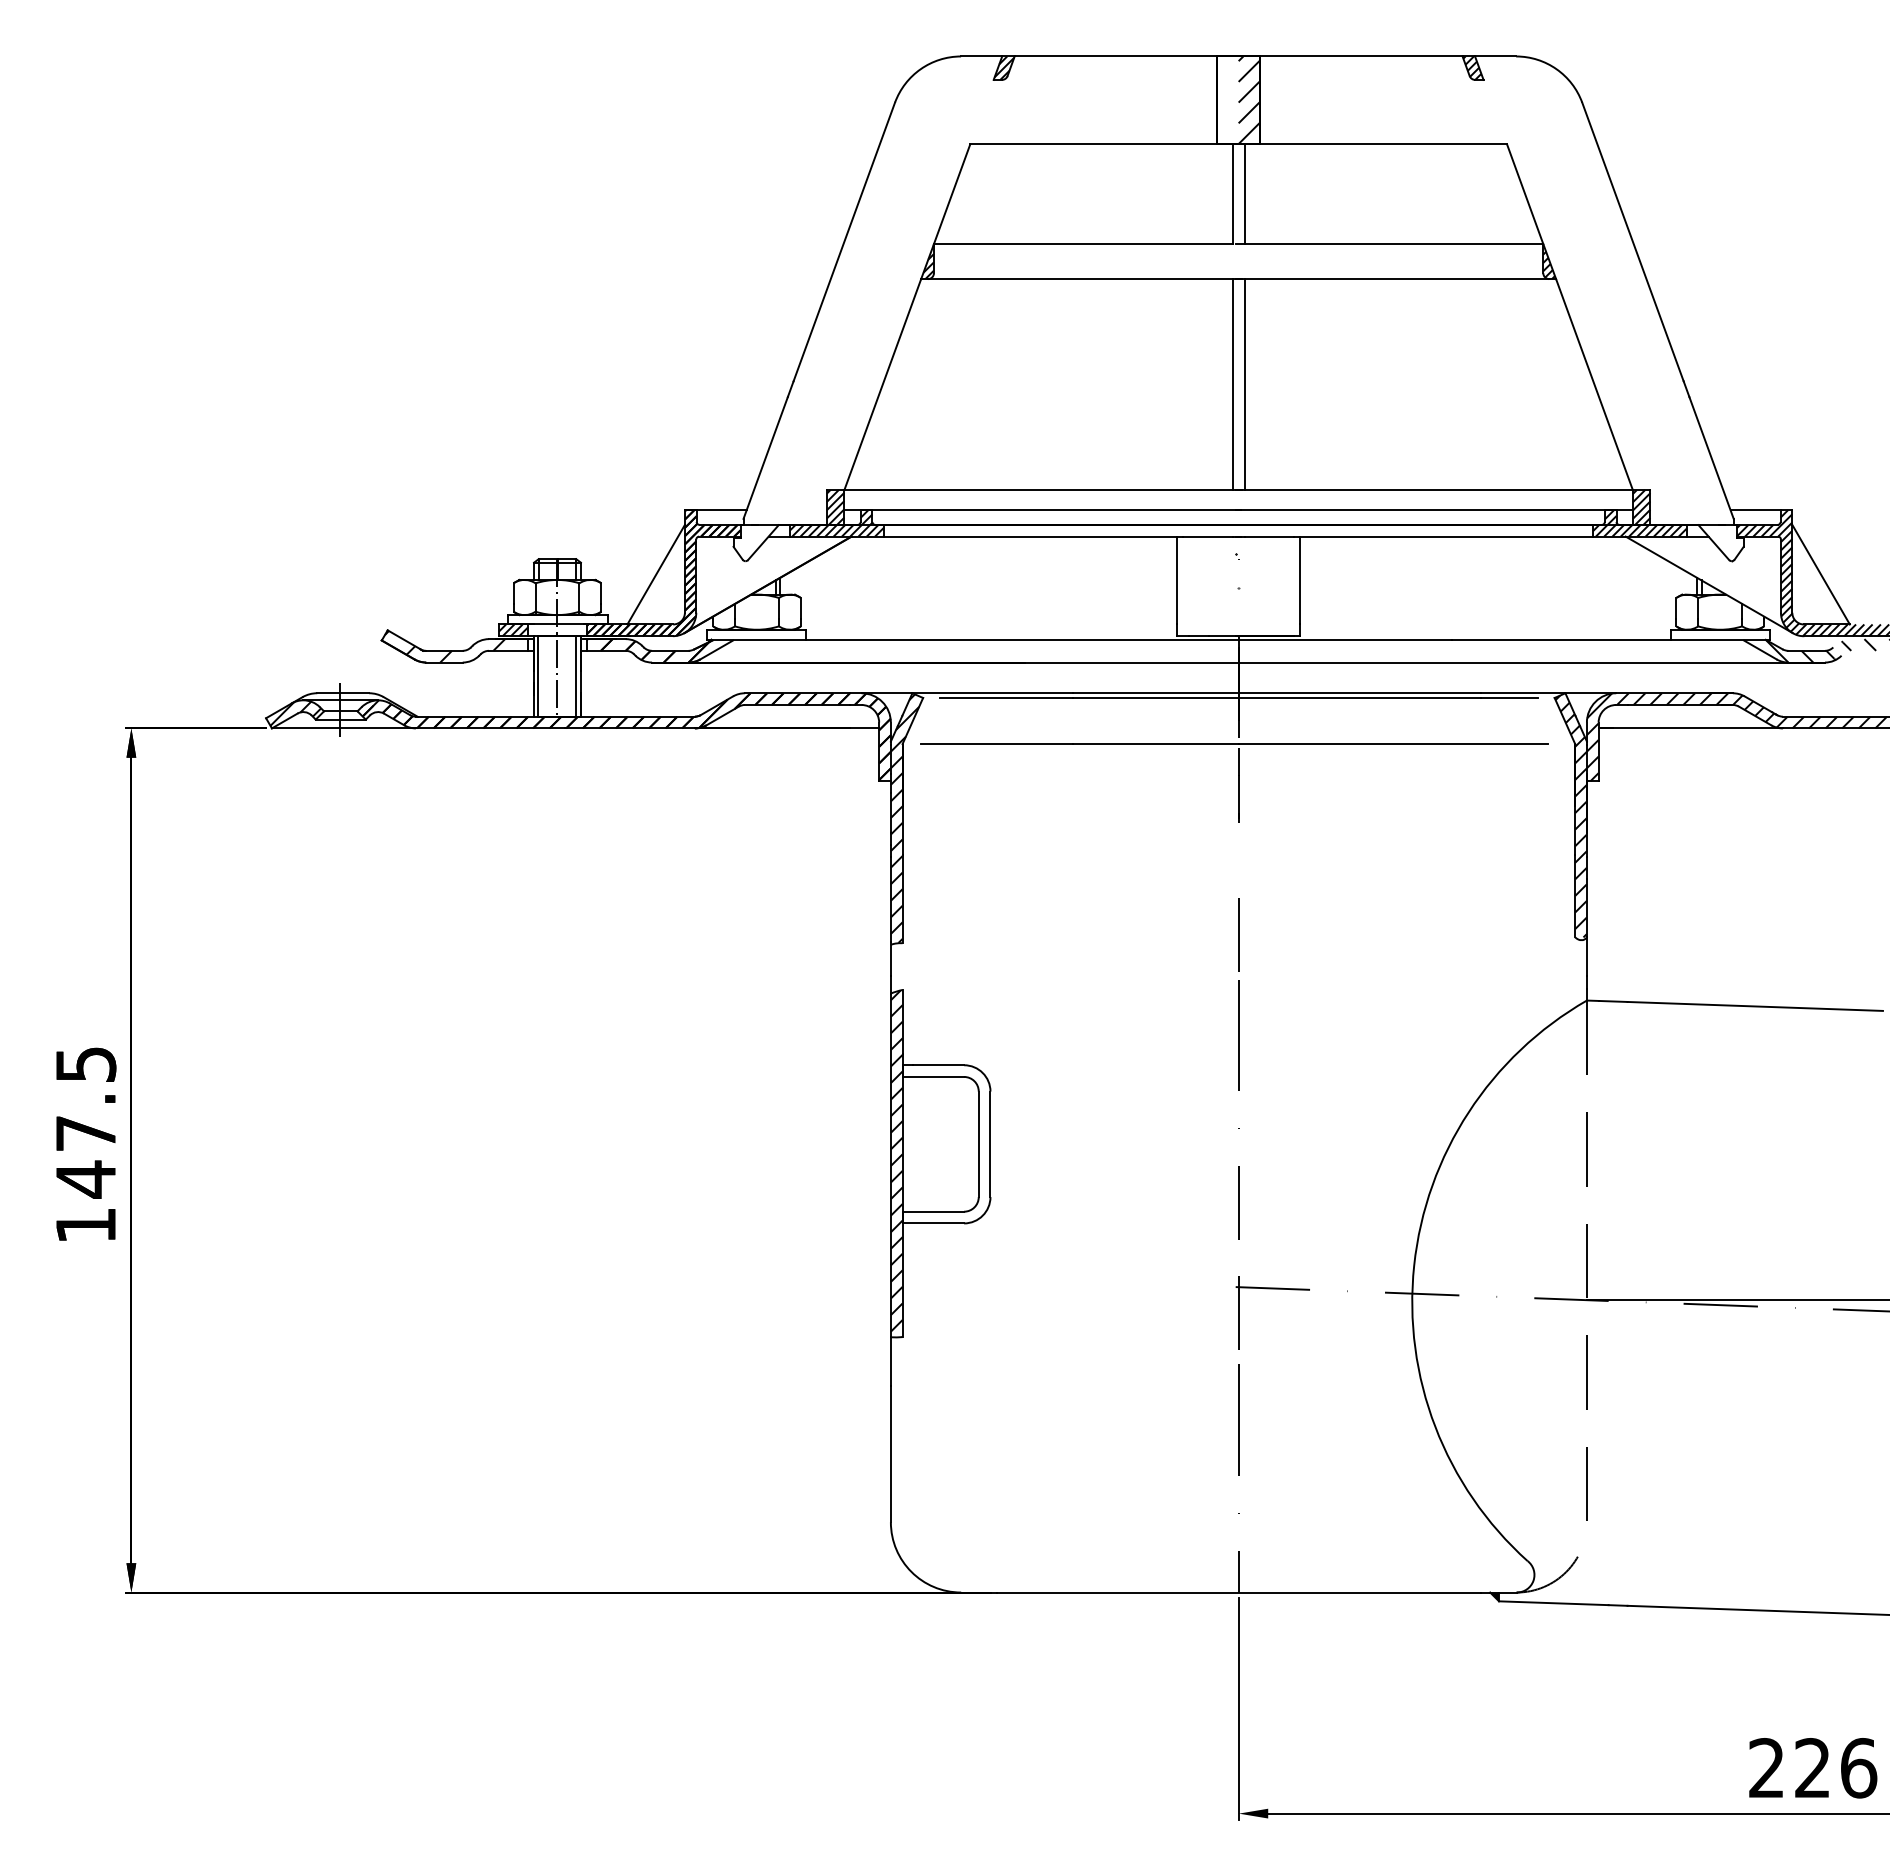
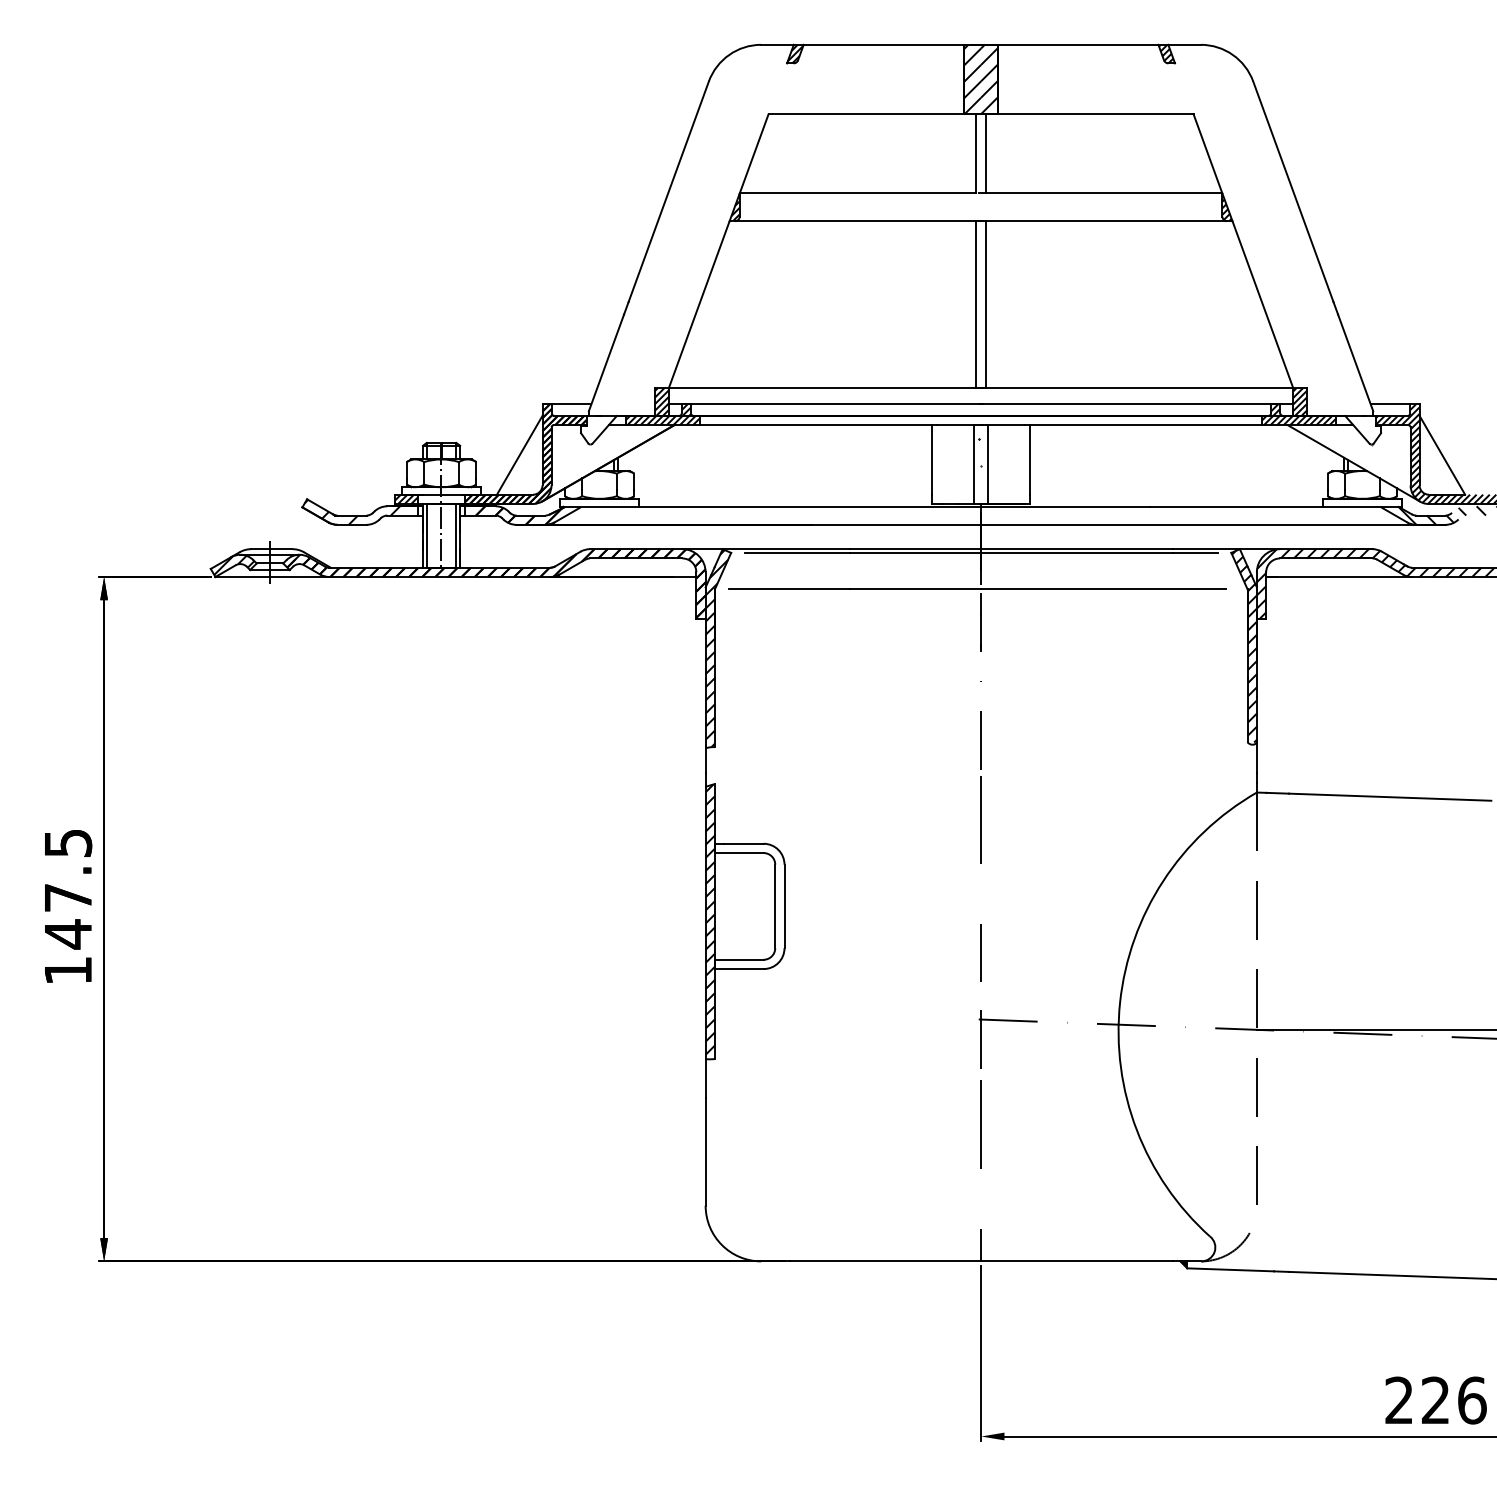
hatch: (1227, 100) -> (972, 79), added
line: (1229, 586) -> (973, 464), added
line: (1247, 586) -> (988, 464), added

